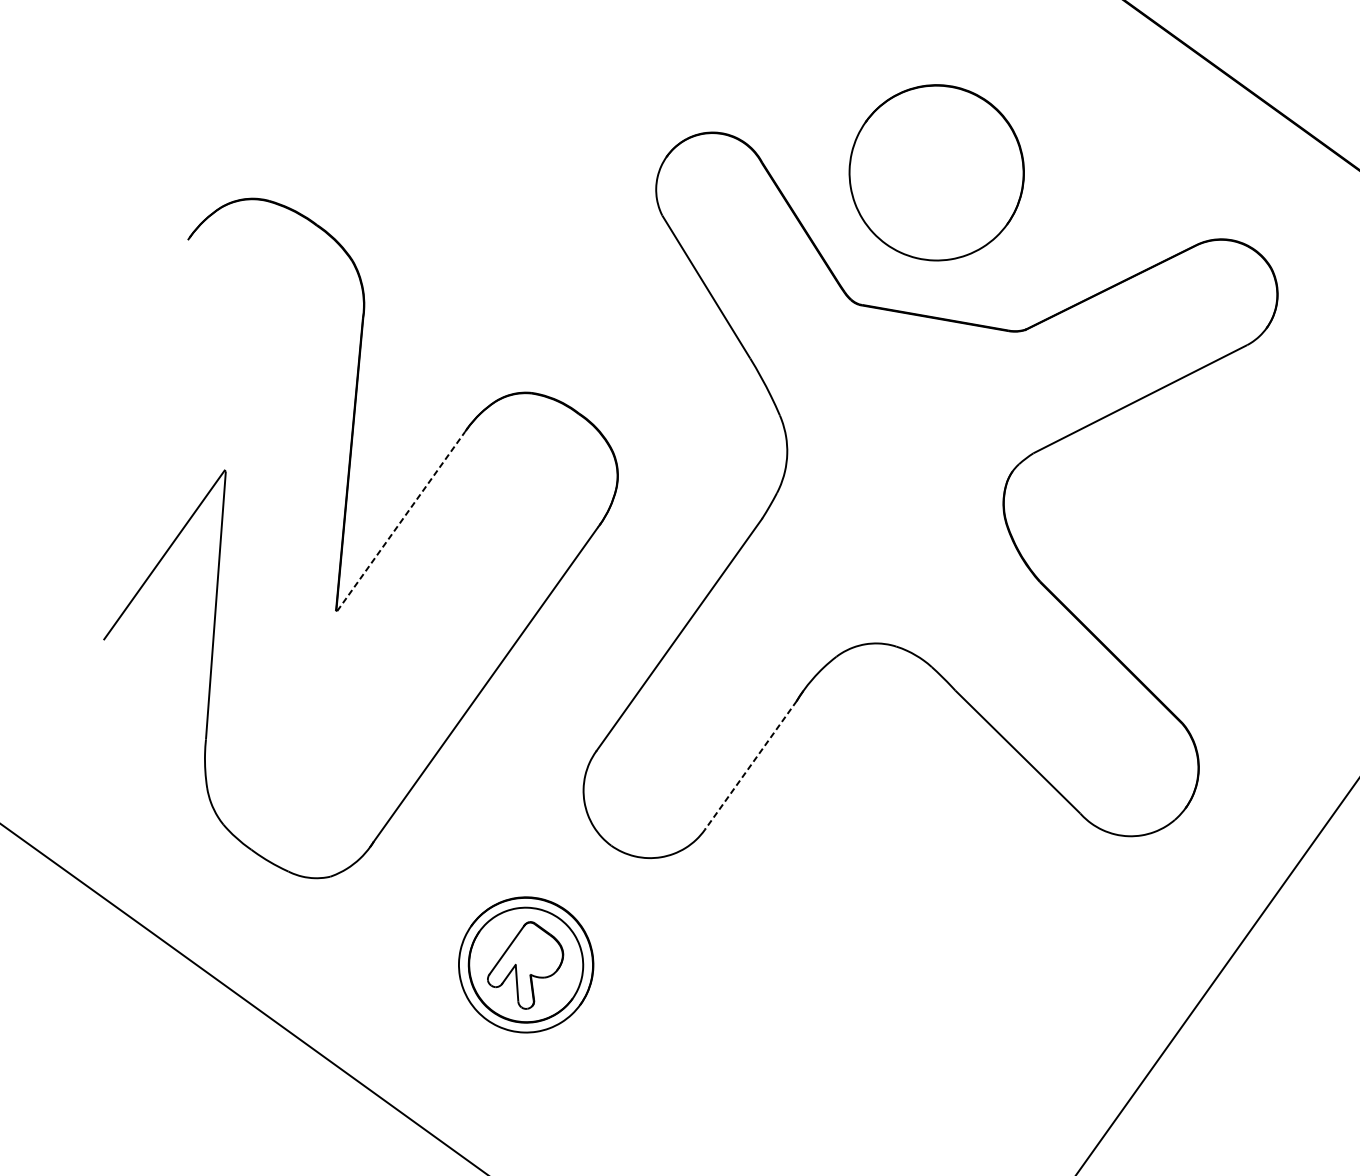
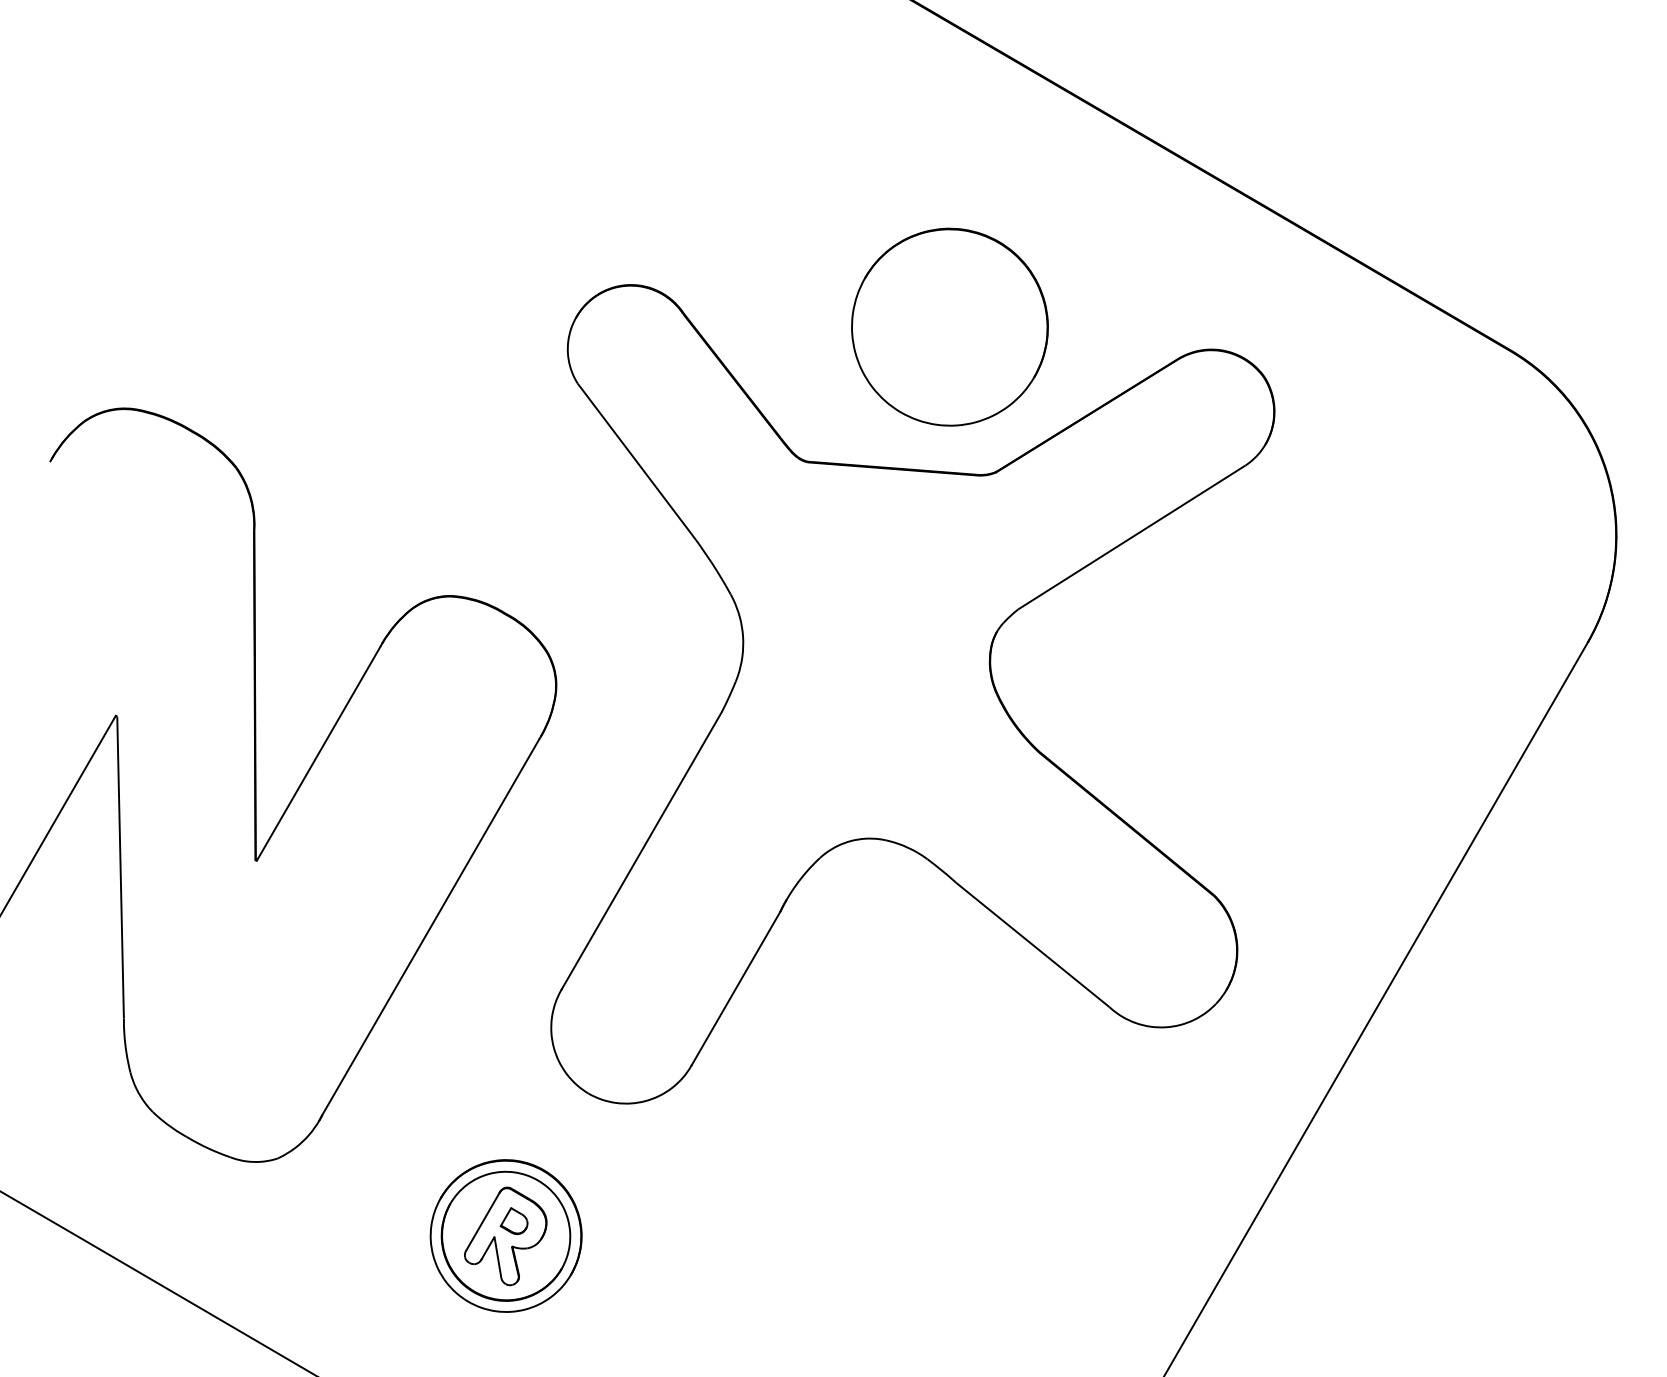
part: (936, 172) -> (949, 326), moved
line: (401, 521) -> (318, 753), dashed -> solid
line: (751, 765) -> (736, 988), dashed -> solid
part: (533, 952) -> (513, 1221), added

